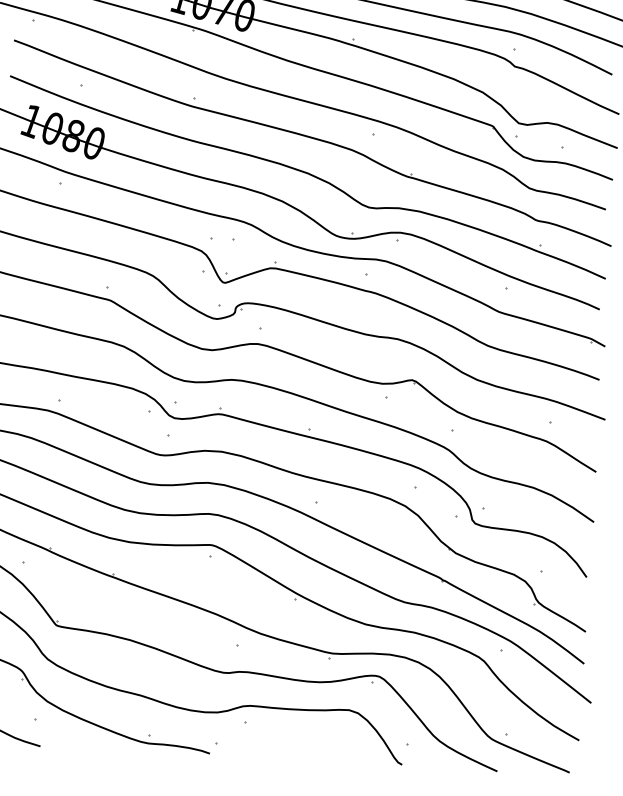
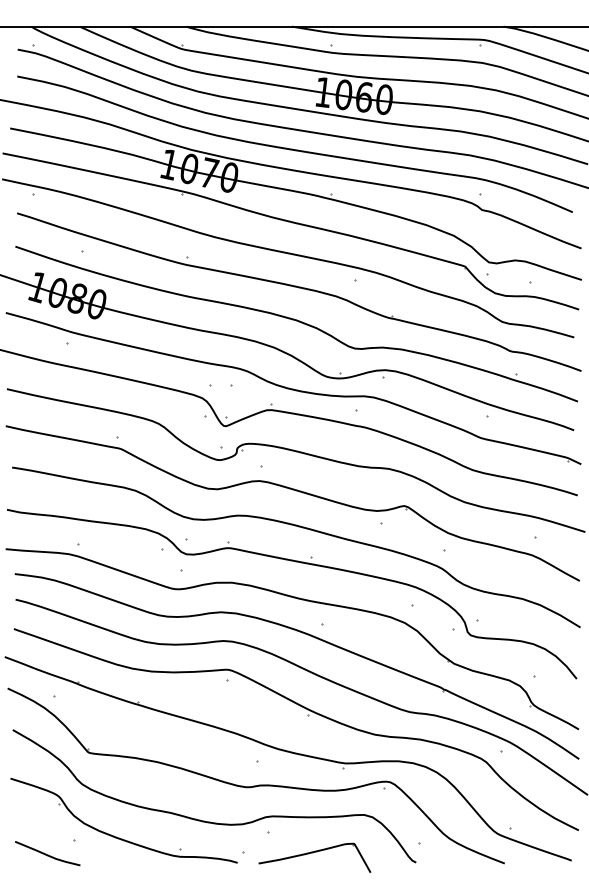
part: (292, 752) -> (314, 857), added

